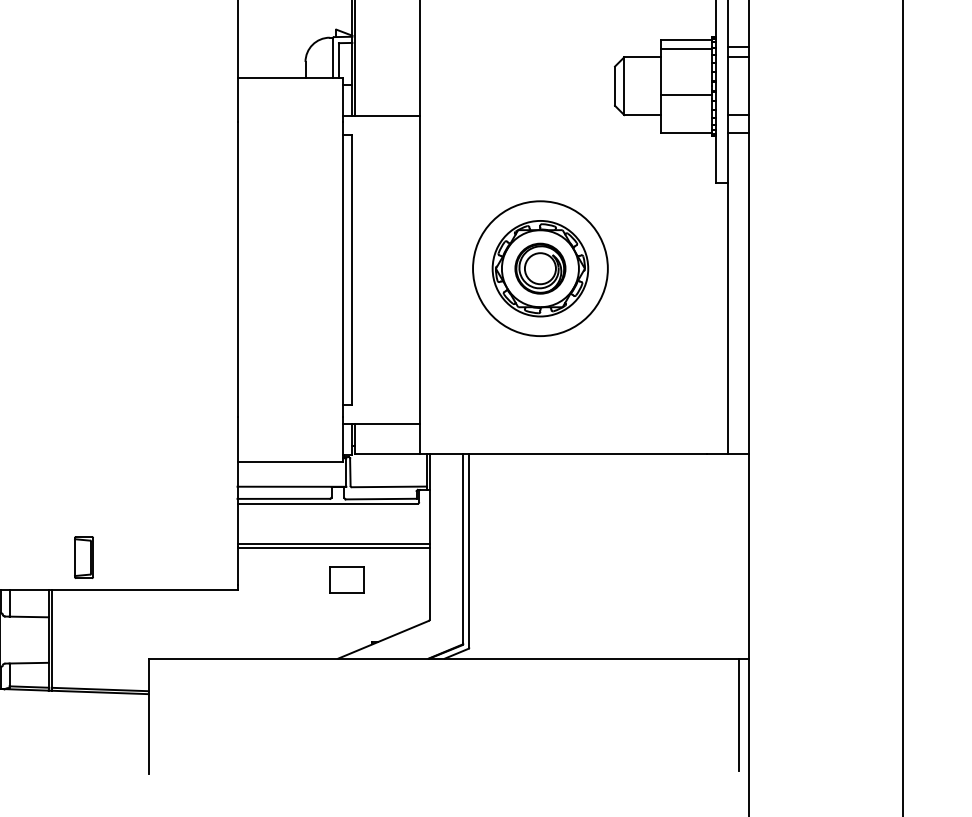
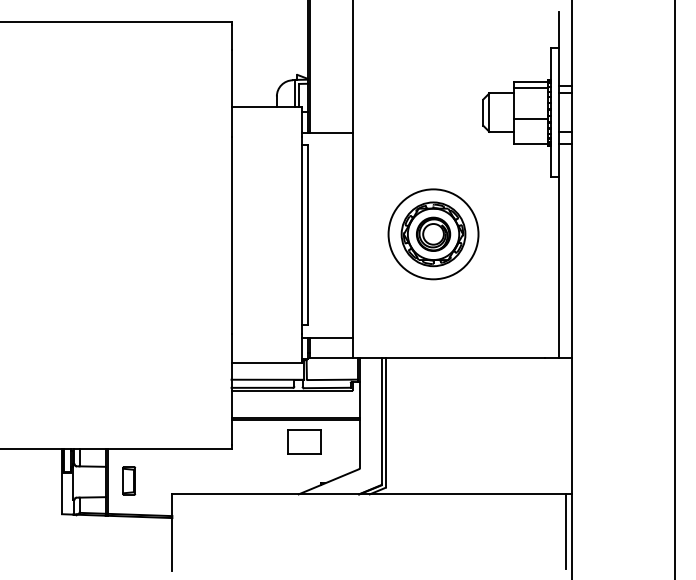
part: (83, 556) -> (128, 480), moved
part: (346, 579) -> (304, 441), size x1.43

